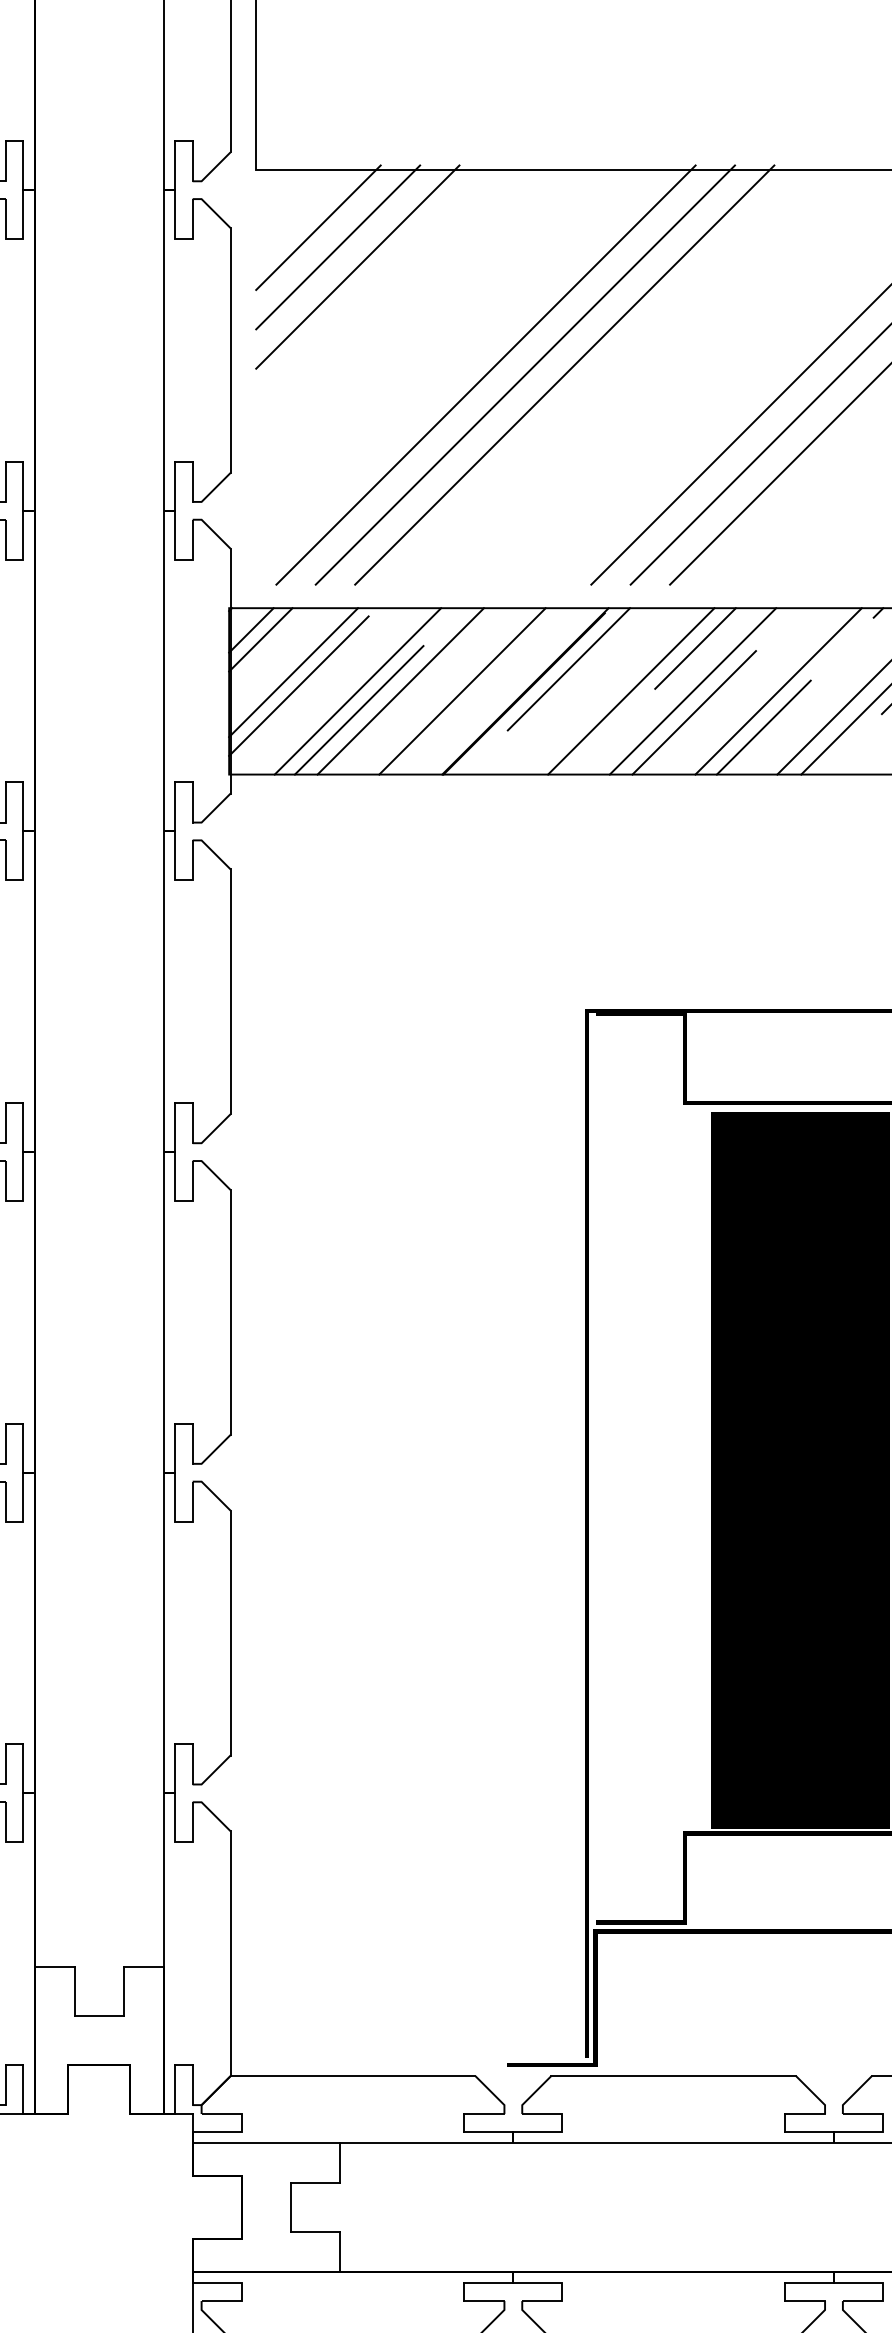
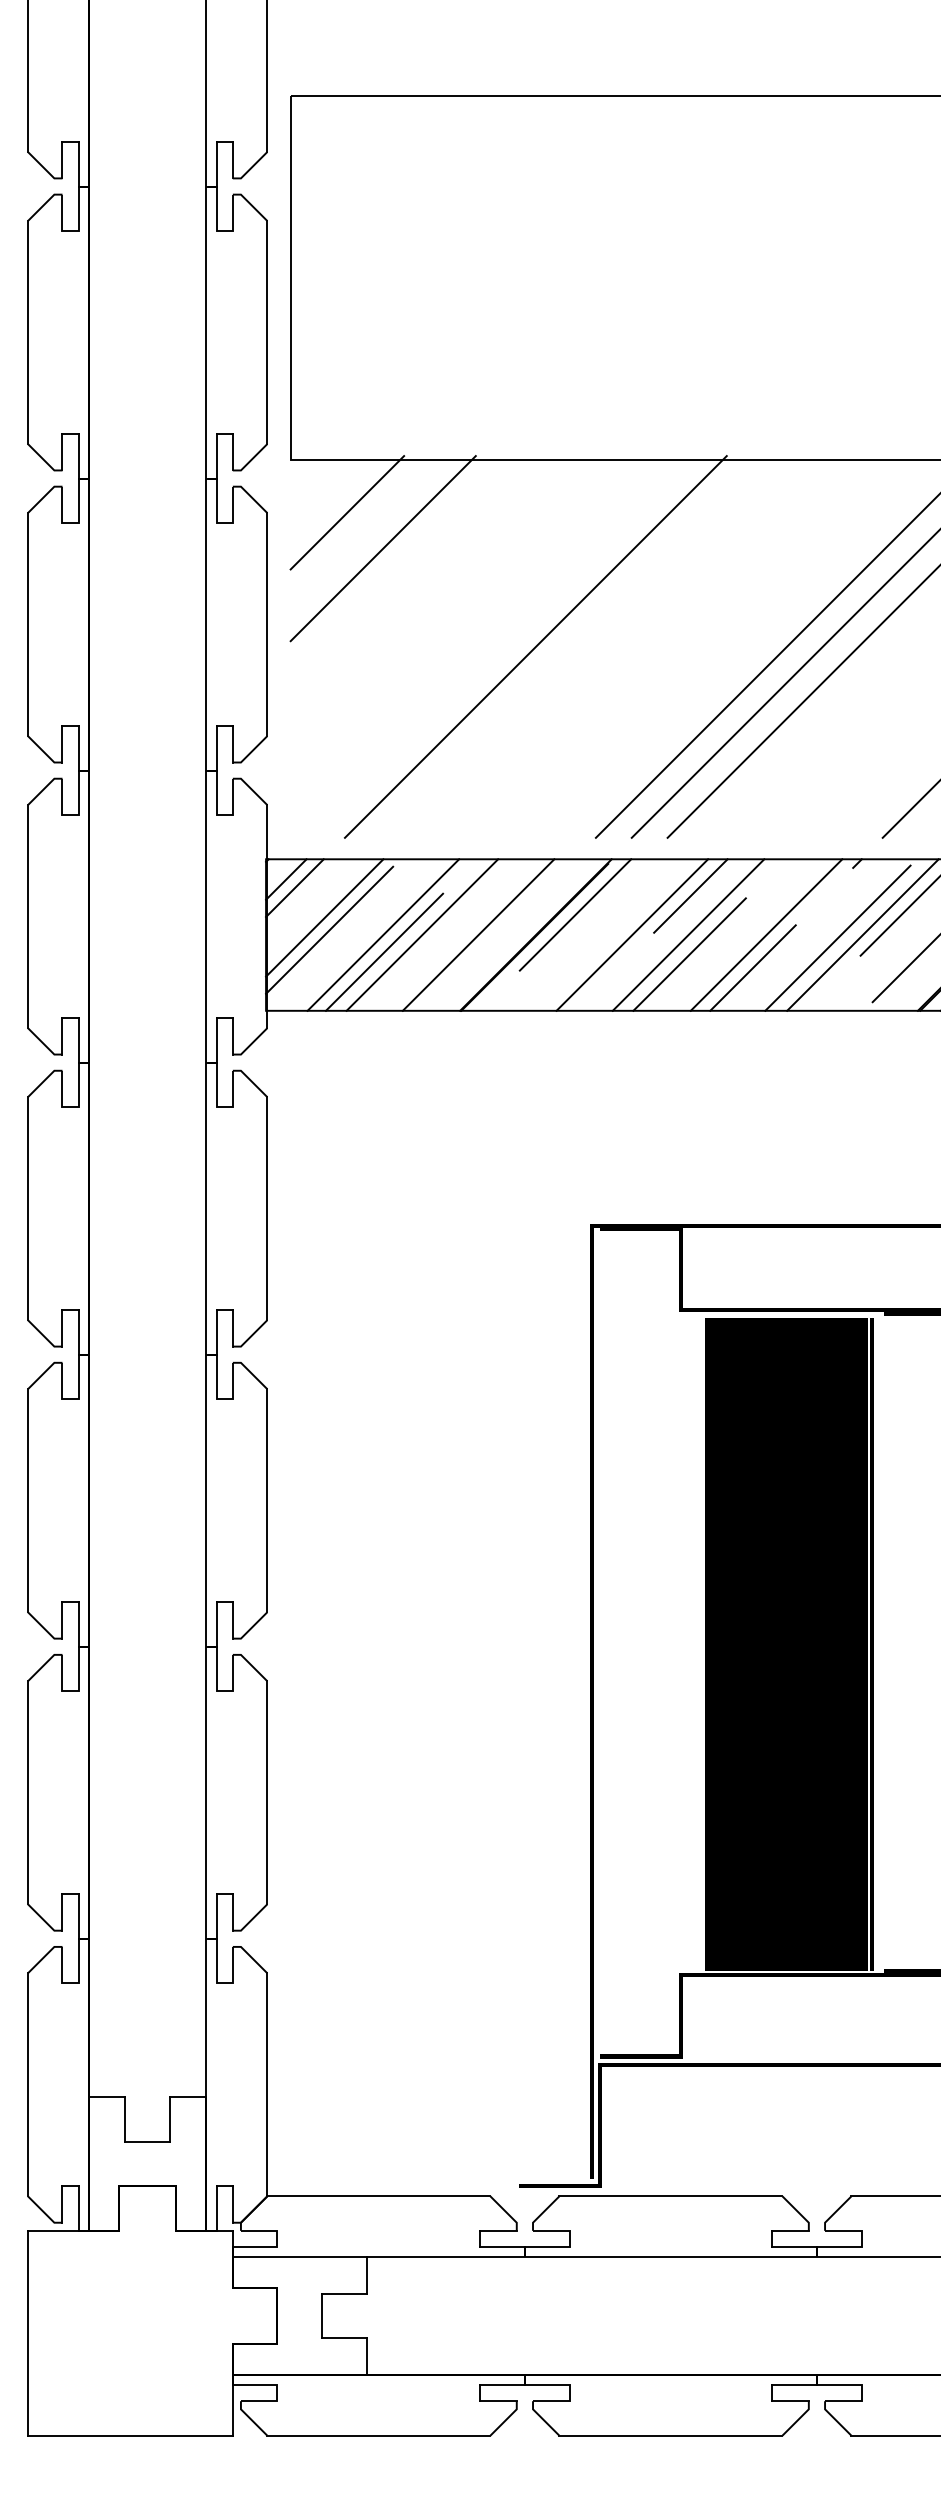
line: (337, 247) -> (364, 530), removed
line: (485, 374) -> (499, 646), removed
line: (564, 374) -> (571, 646), removed

